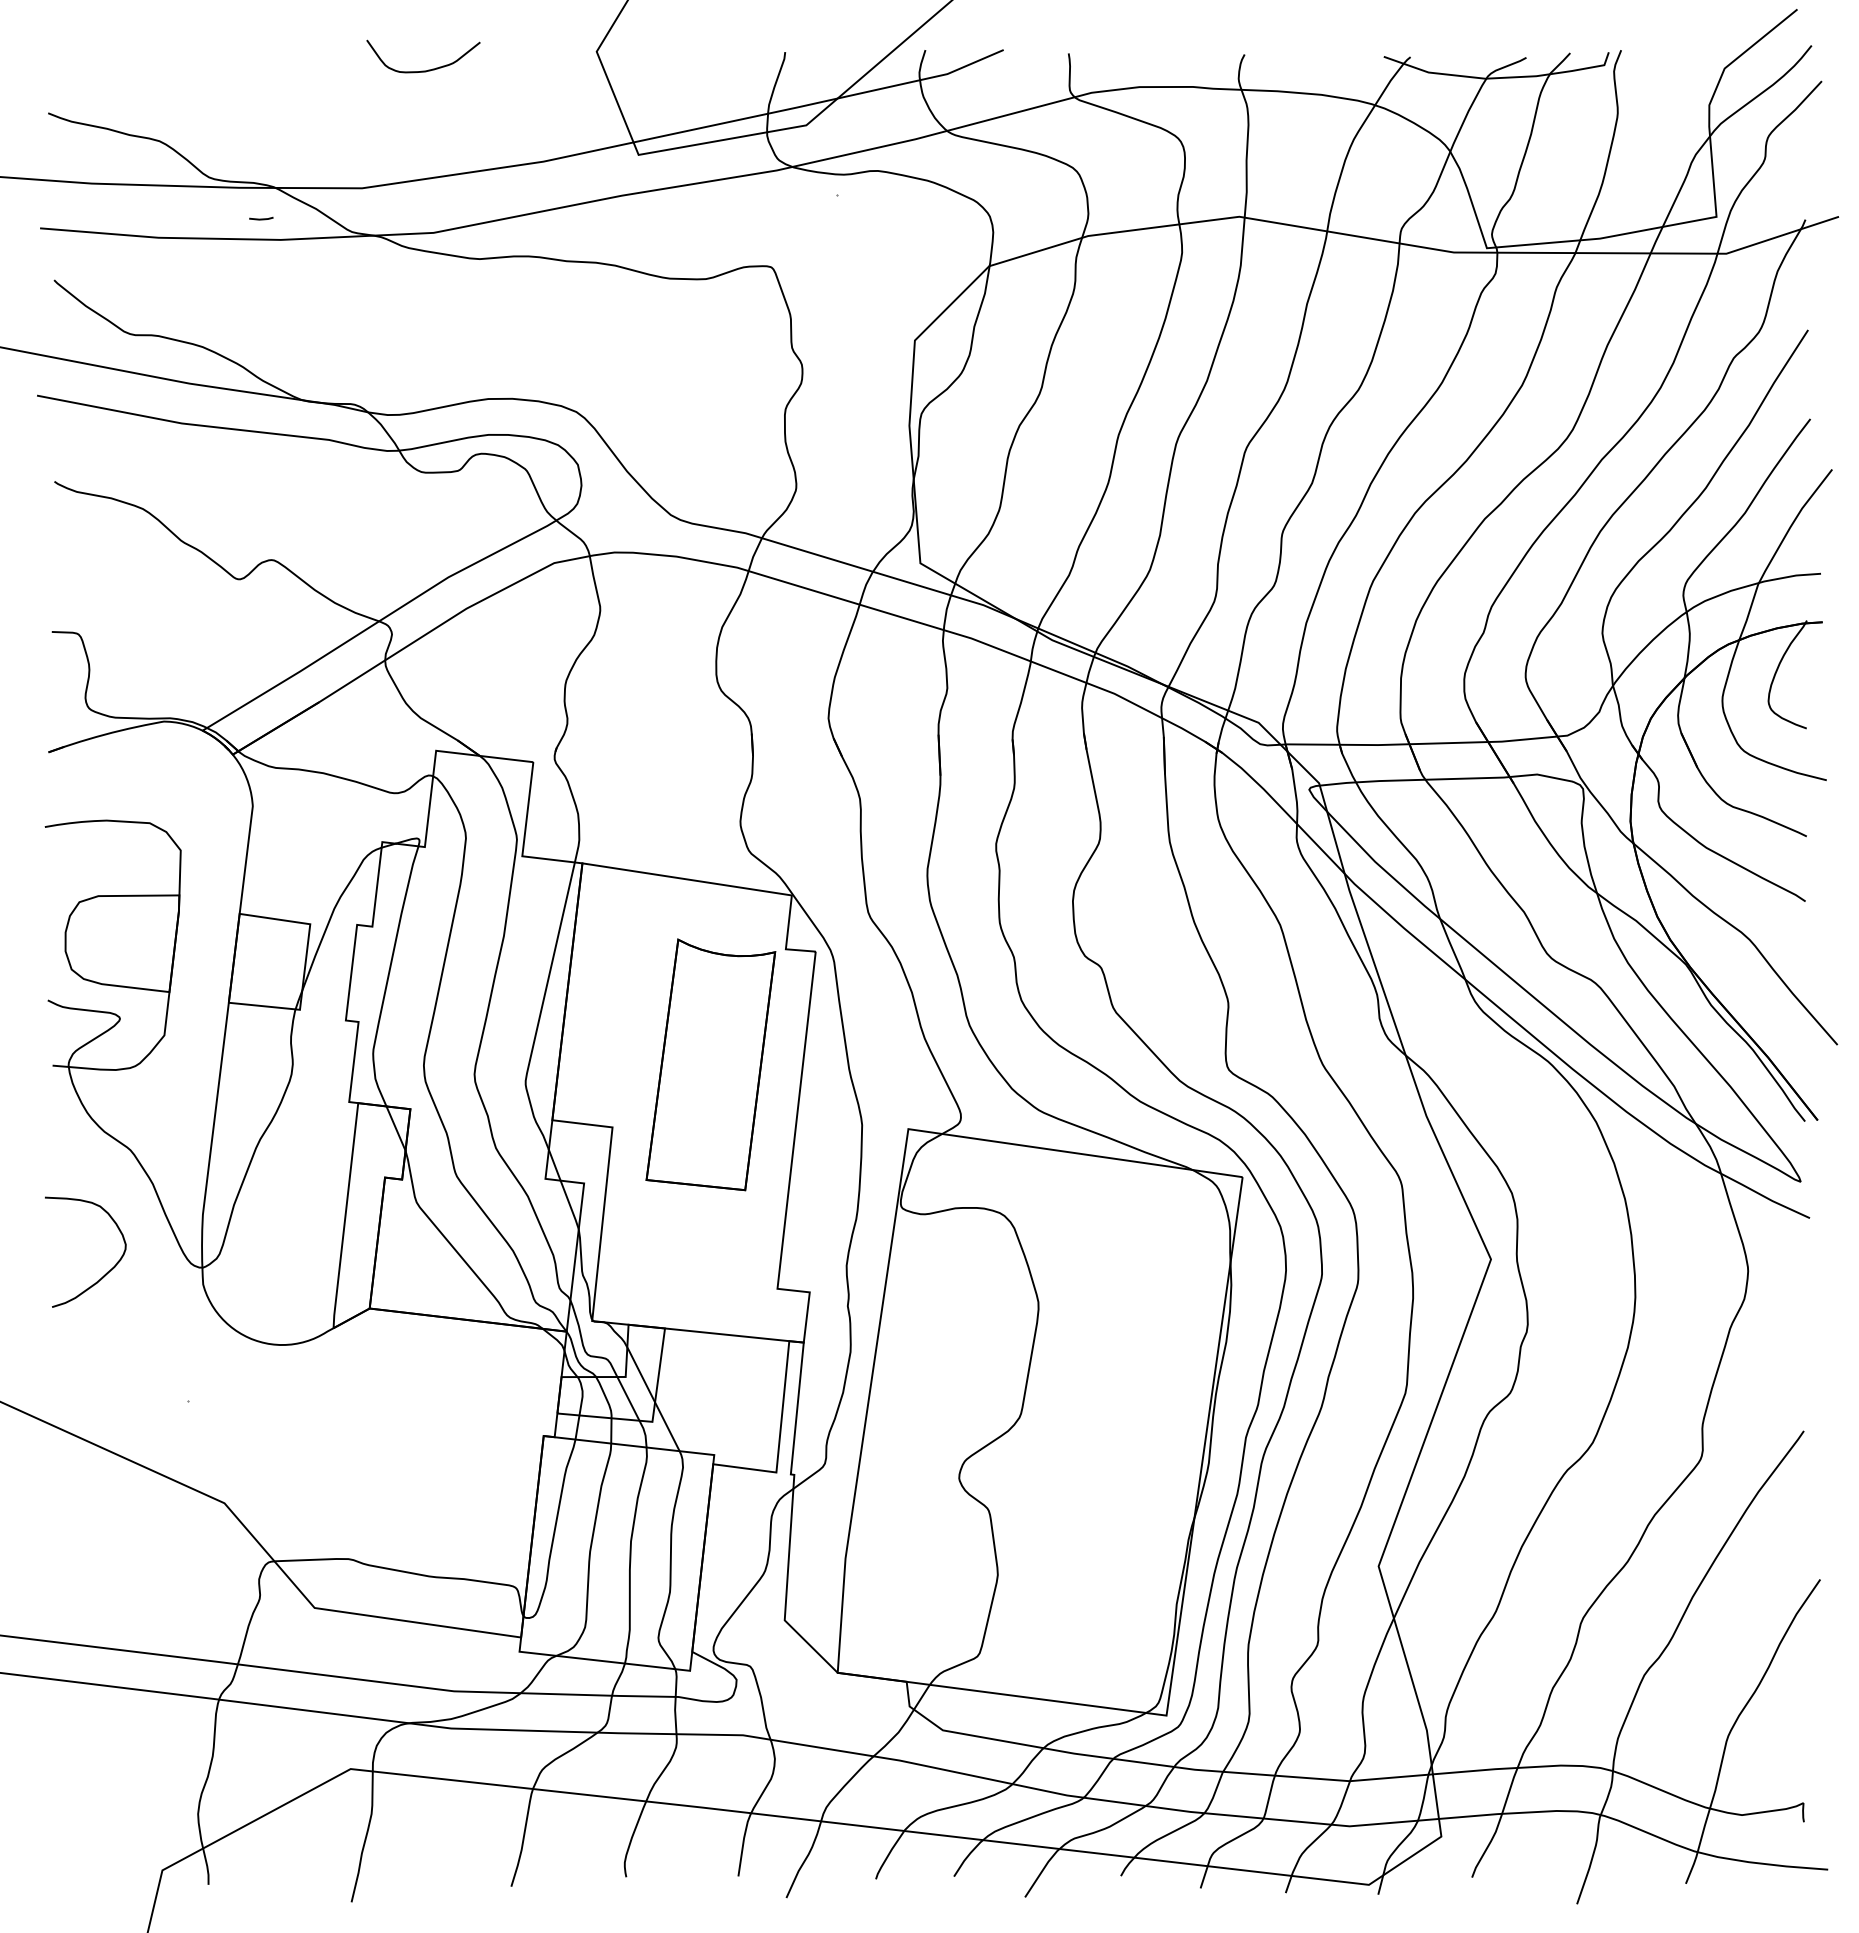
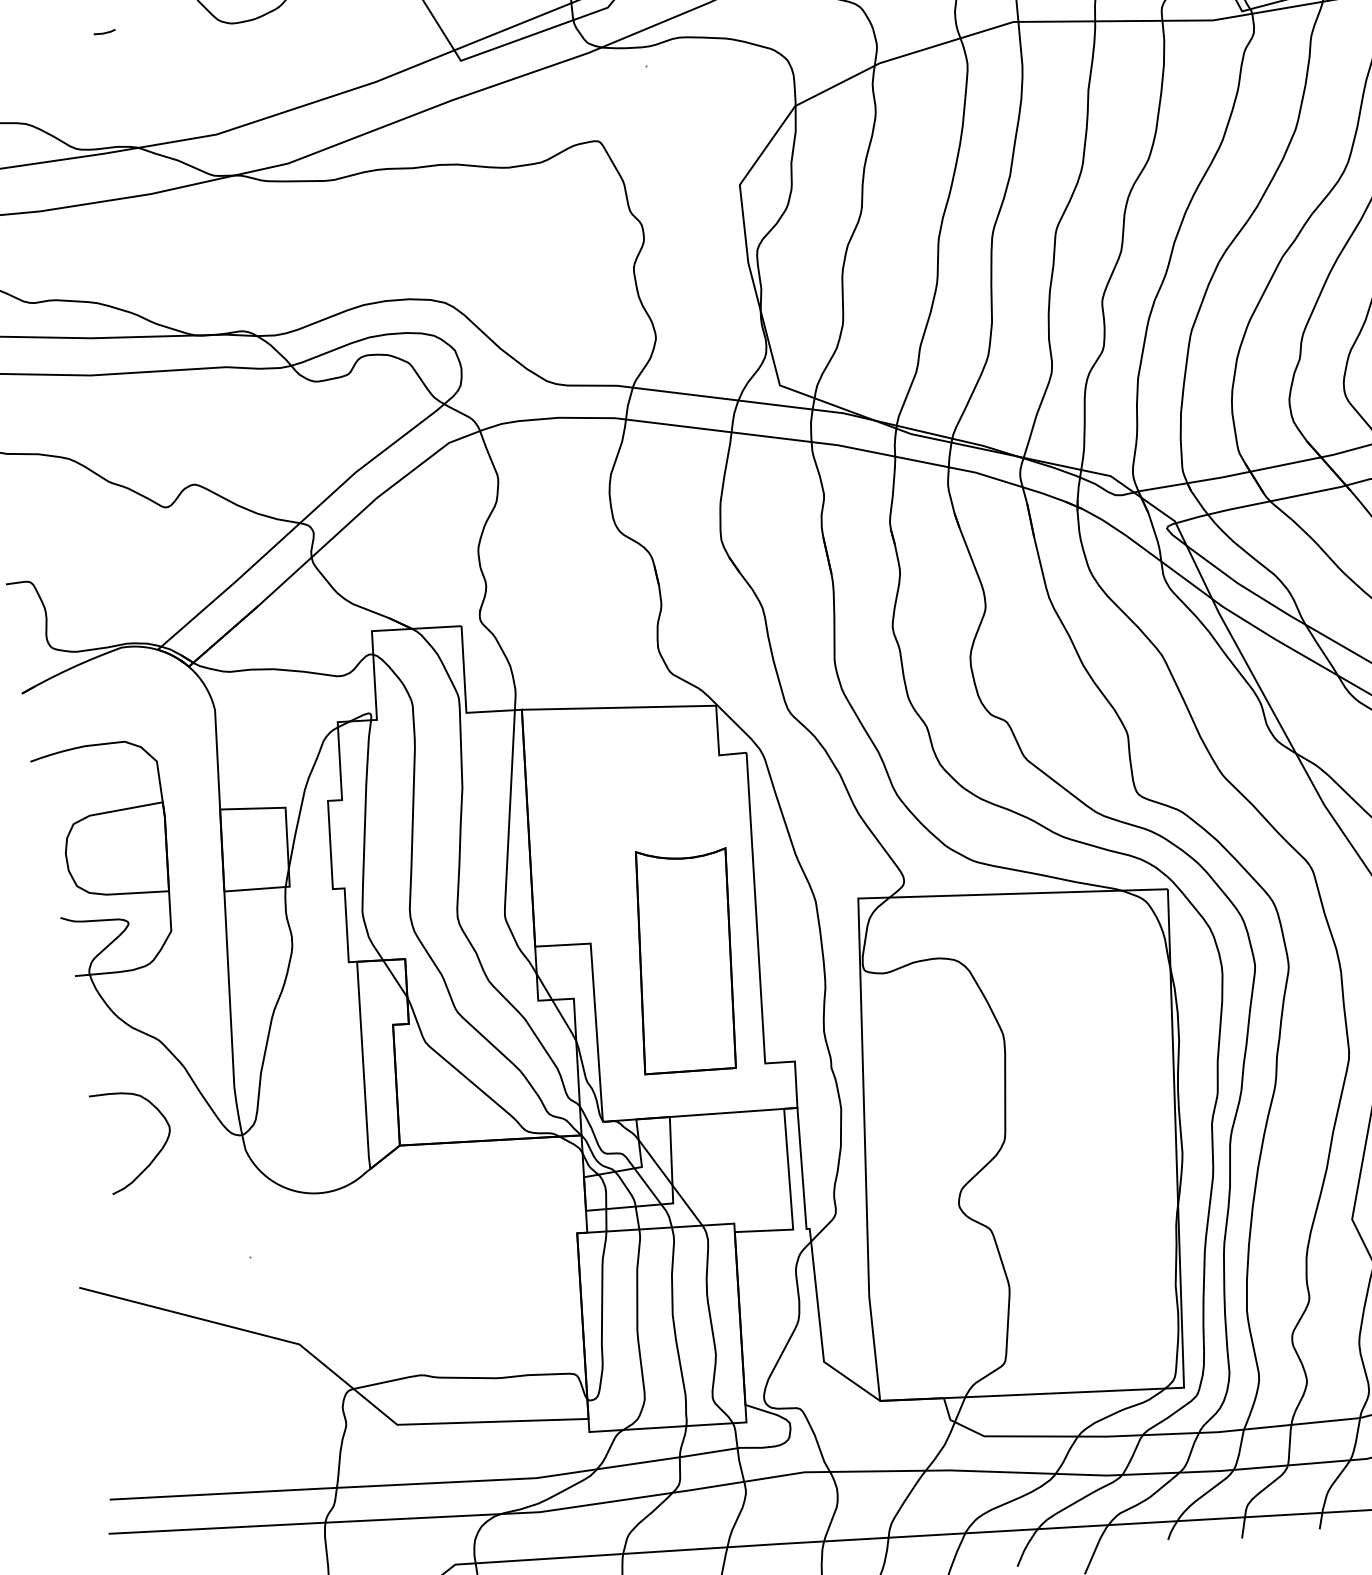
line: (261, 218) -> (104, 32), moved
part: (710, 1064) -> (684, 959), moved

